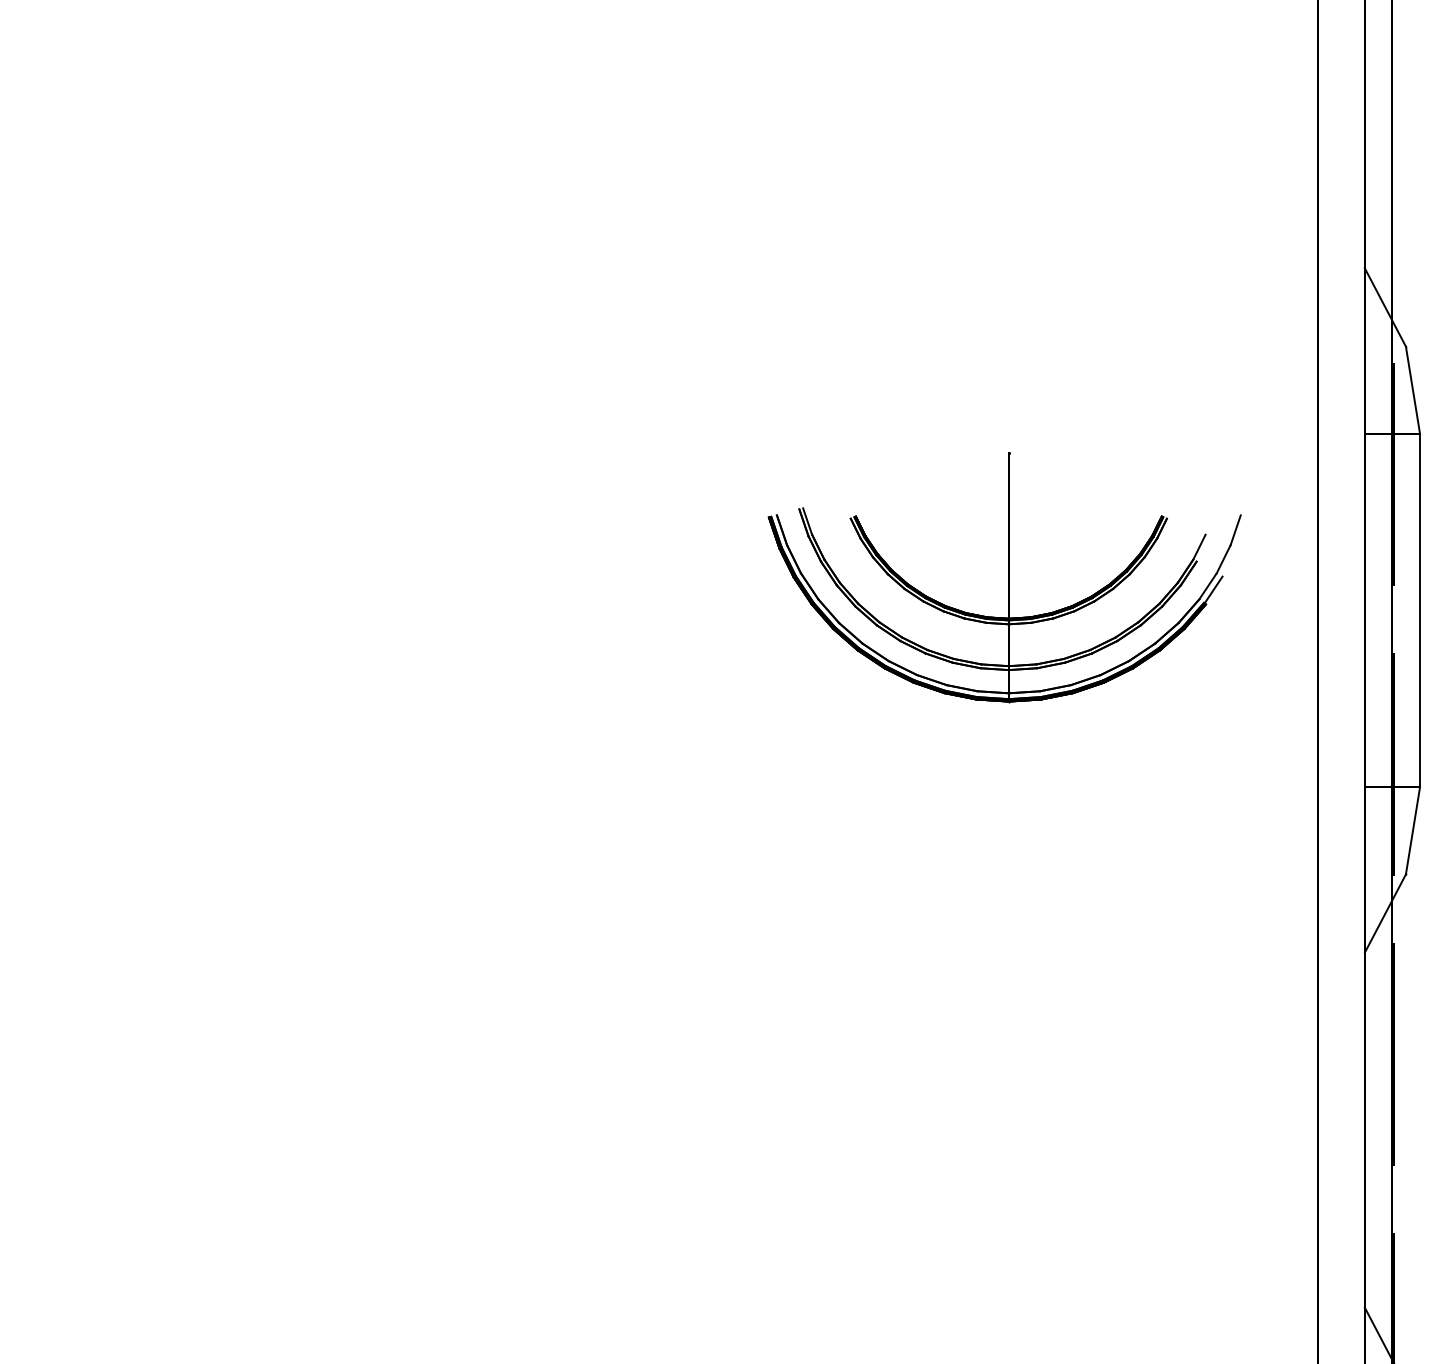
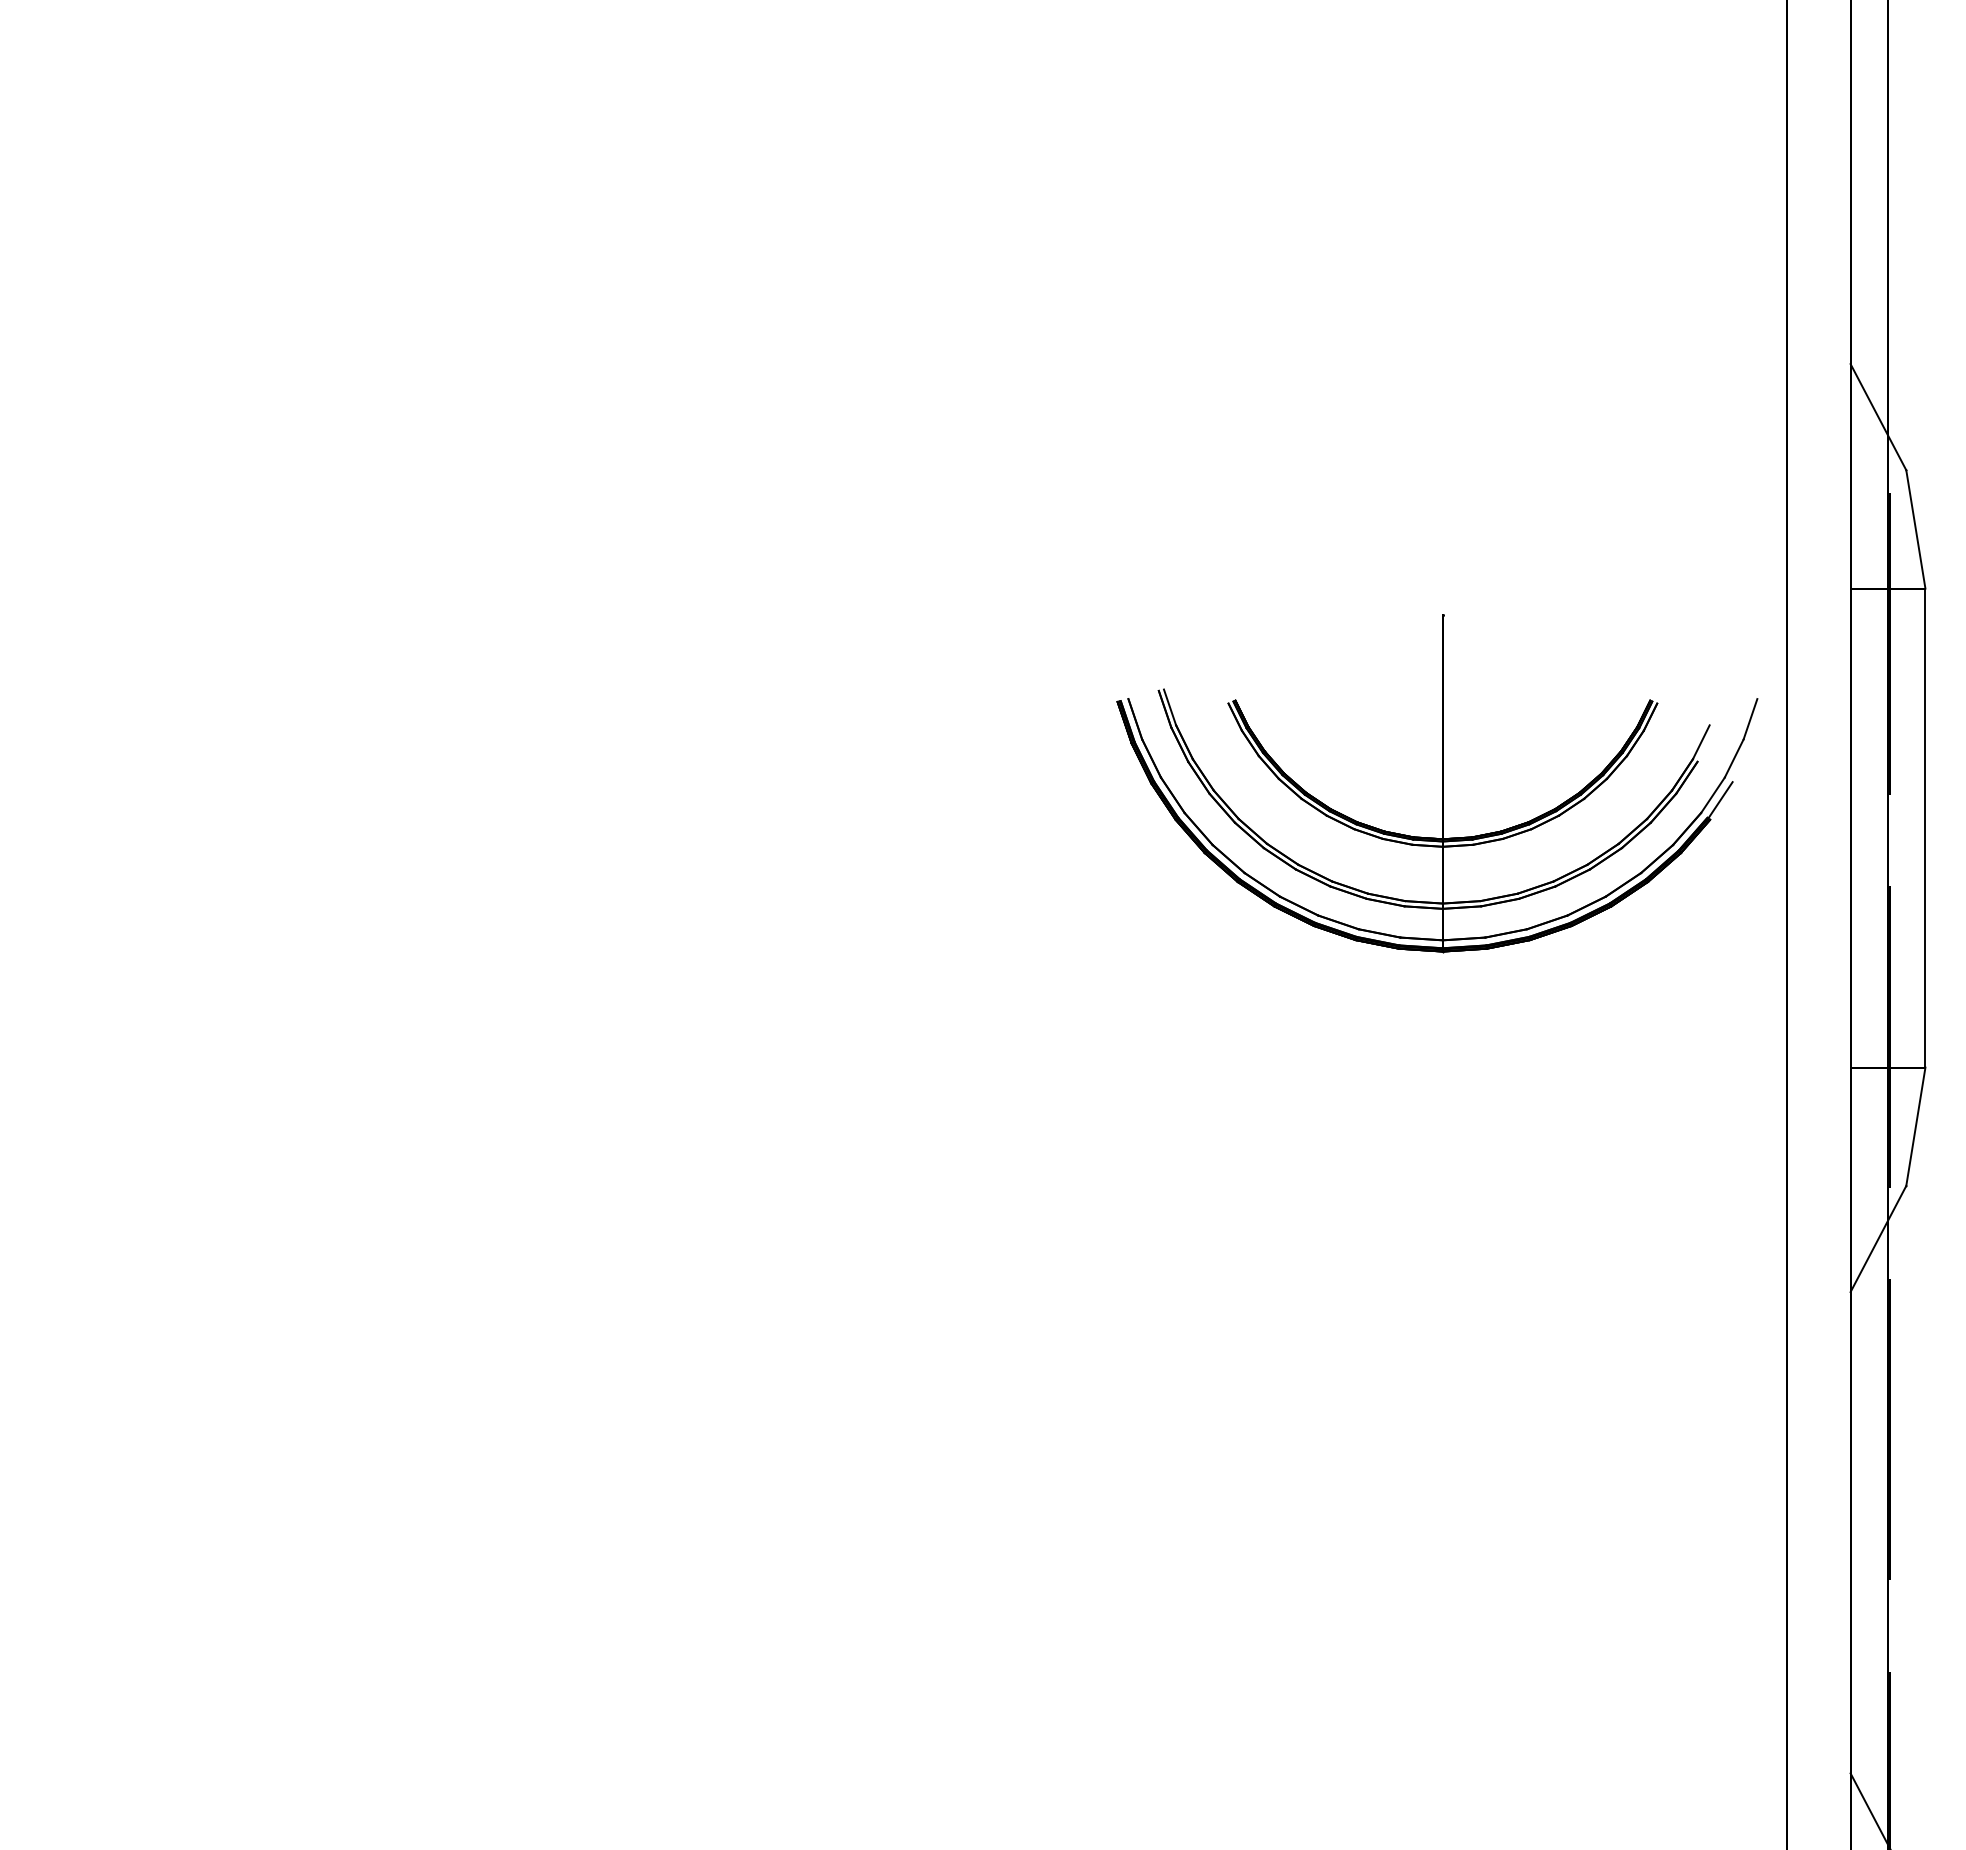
part: (1004, 577) -> (1437, 783), moved

